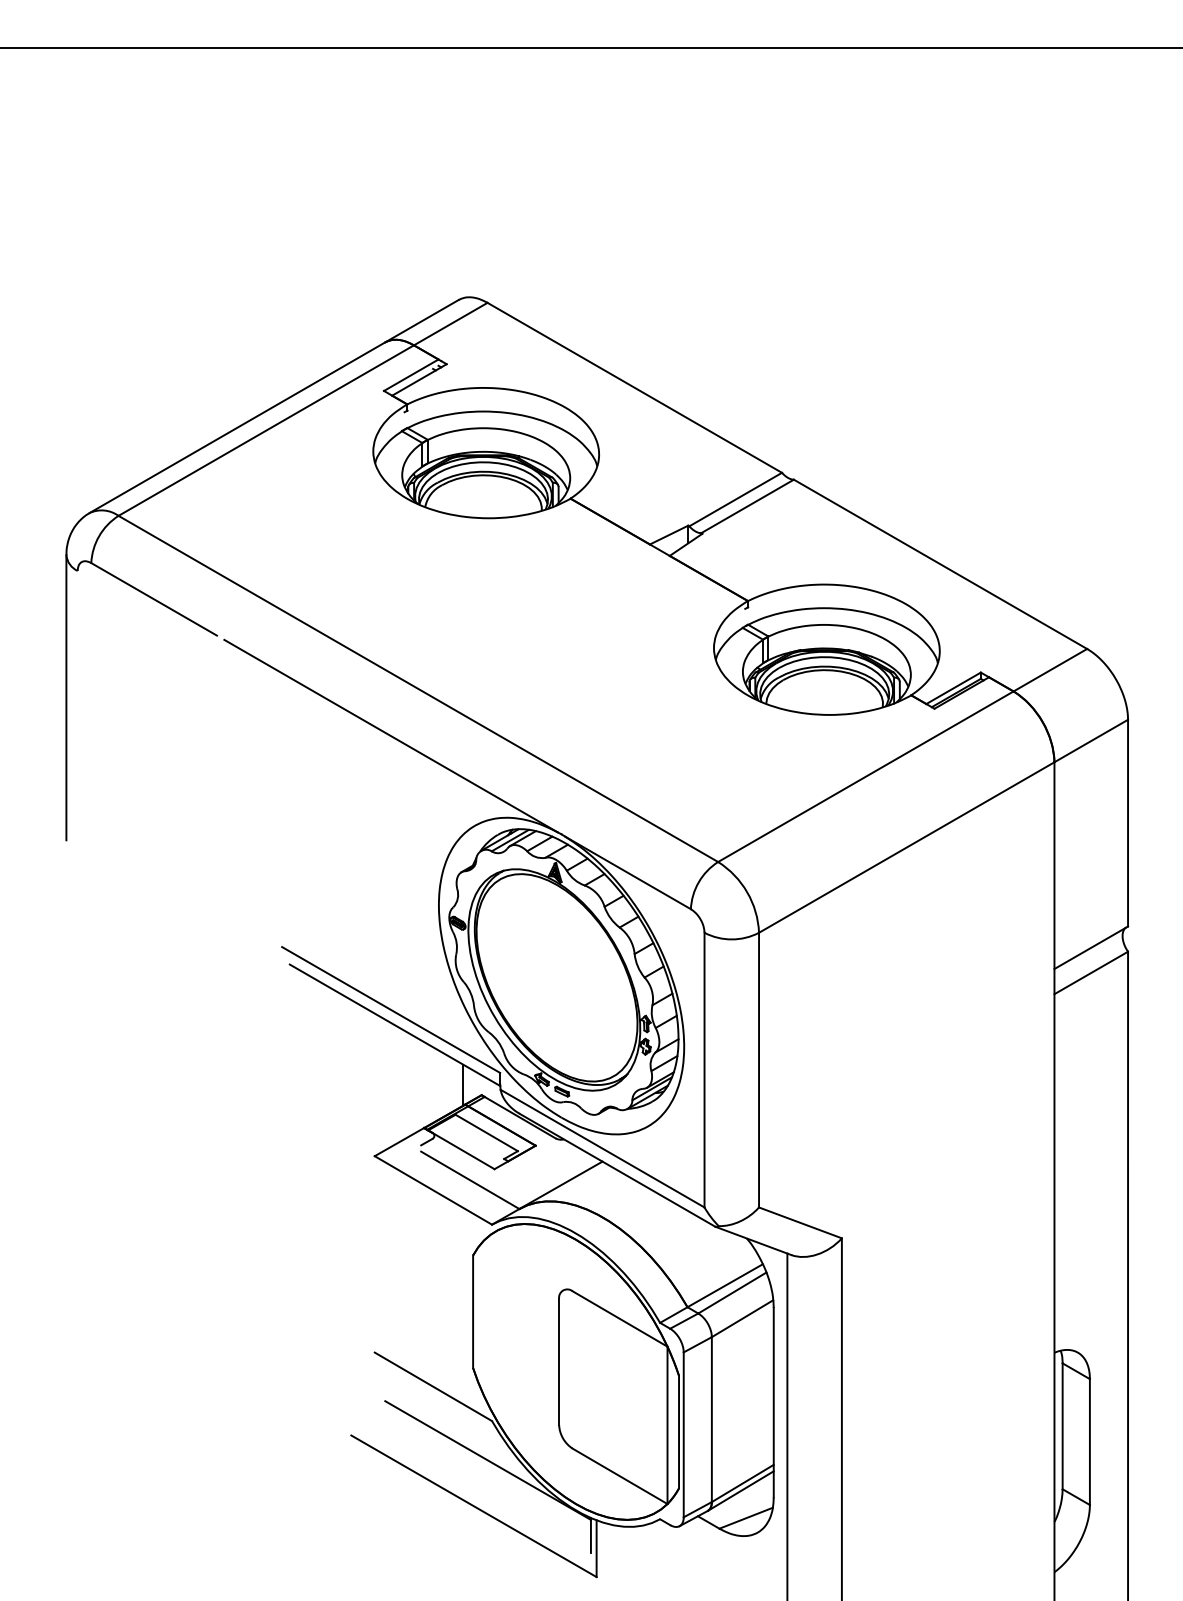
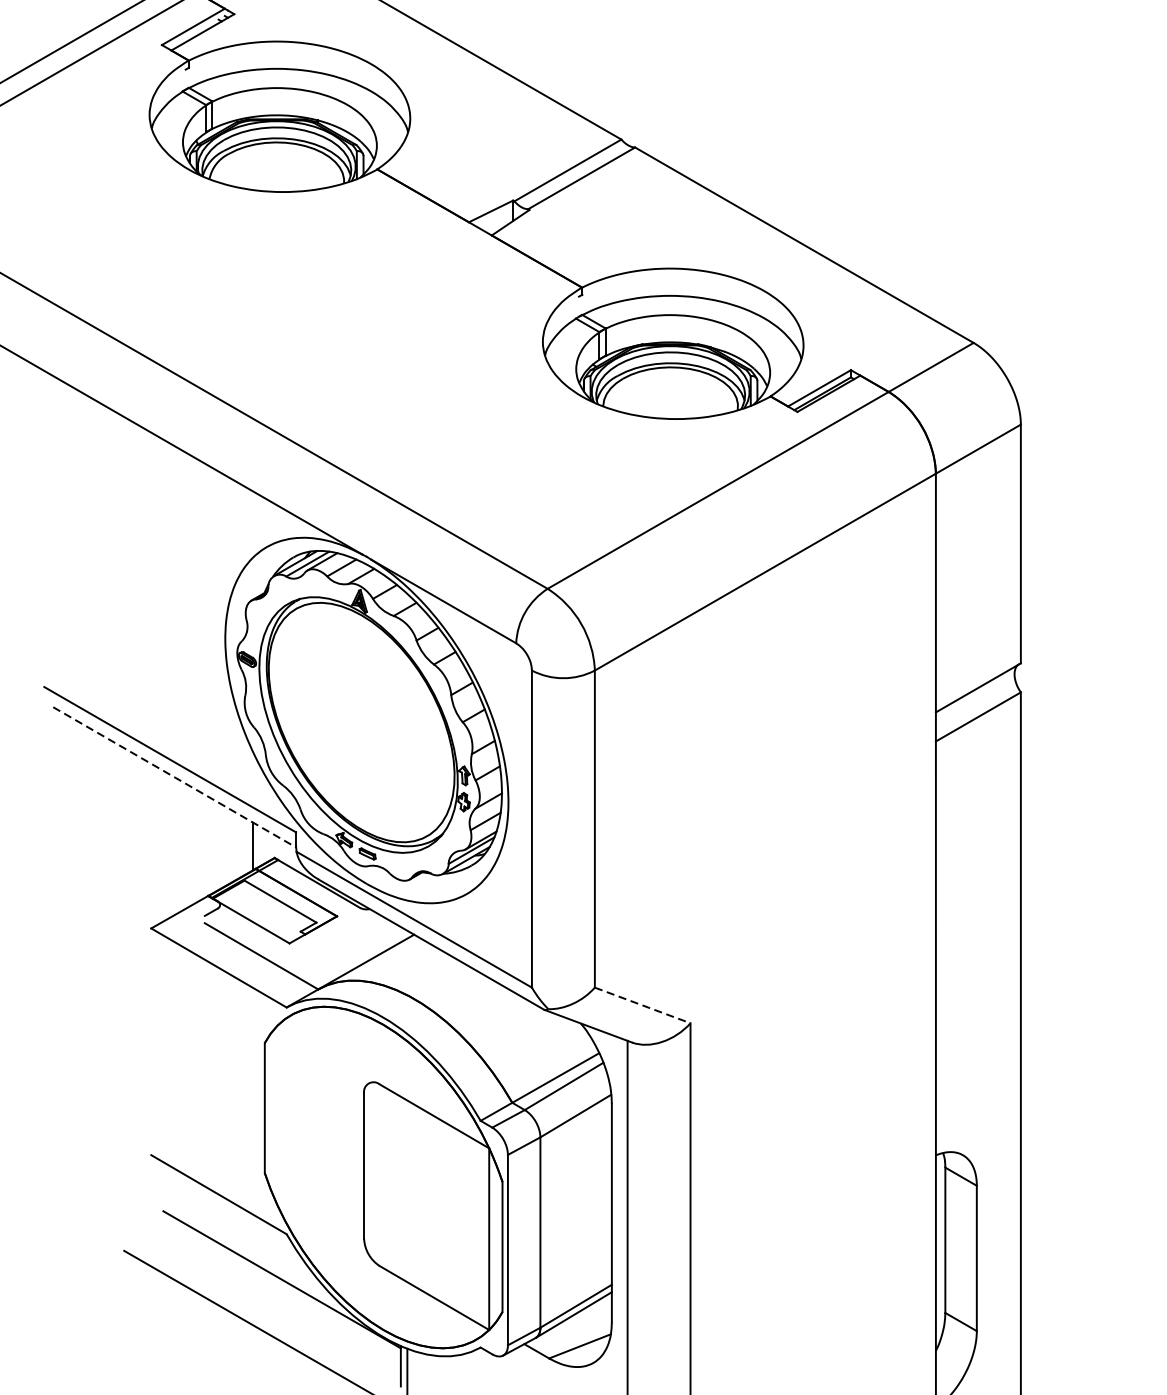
line: (395, 1025) -> (175, 777), solid -> dashed
line: (800, 1223) -> (642, 1006), solid -> dashed

